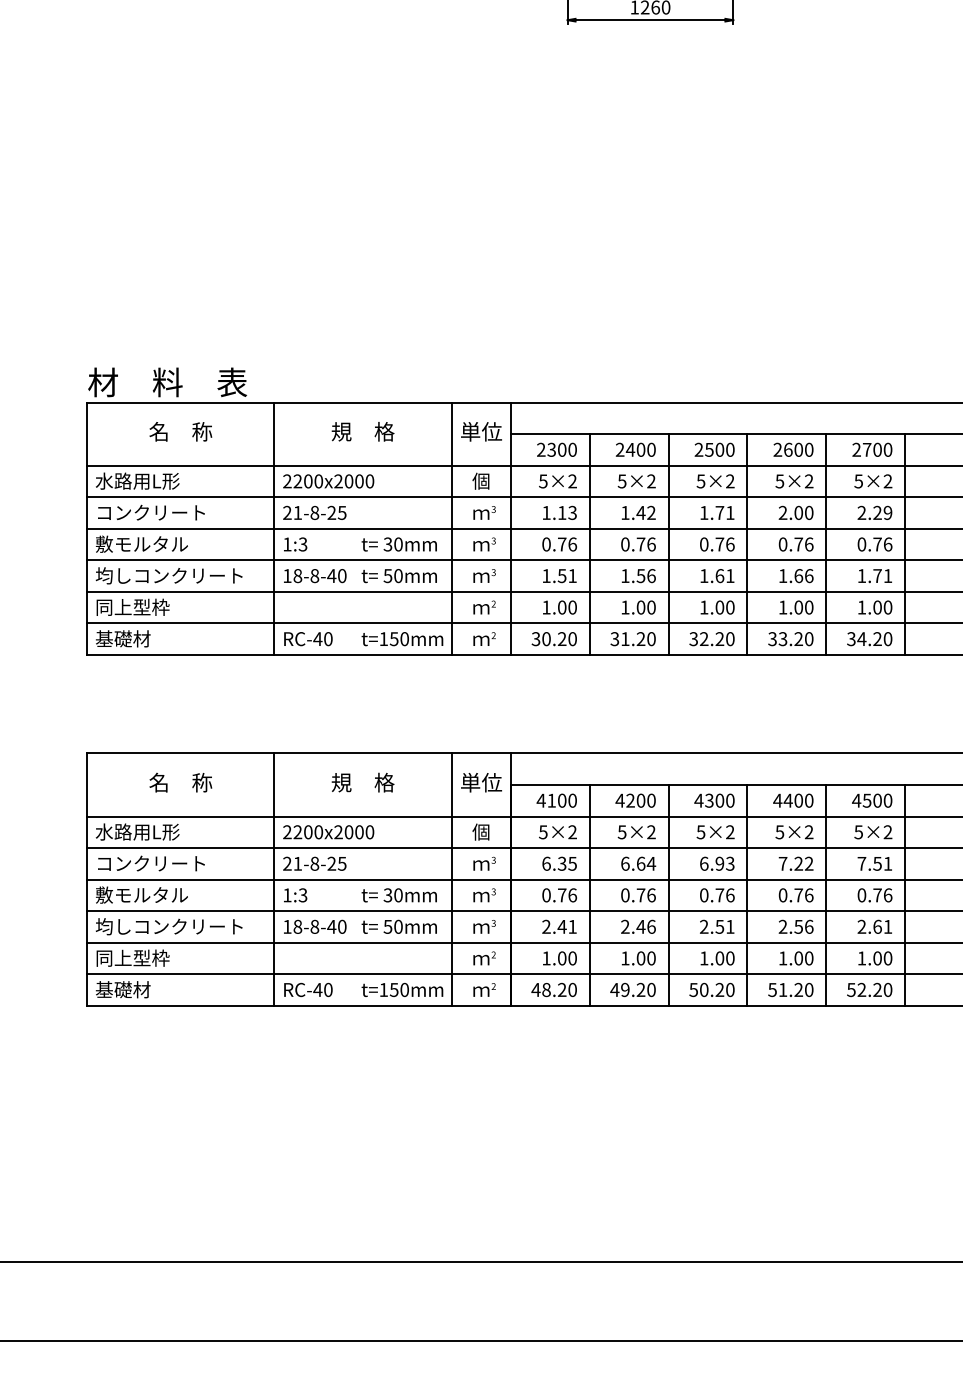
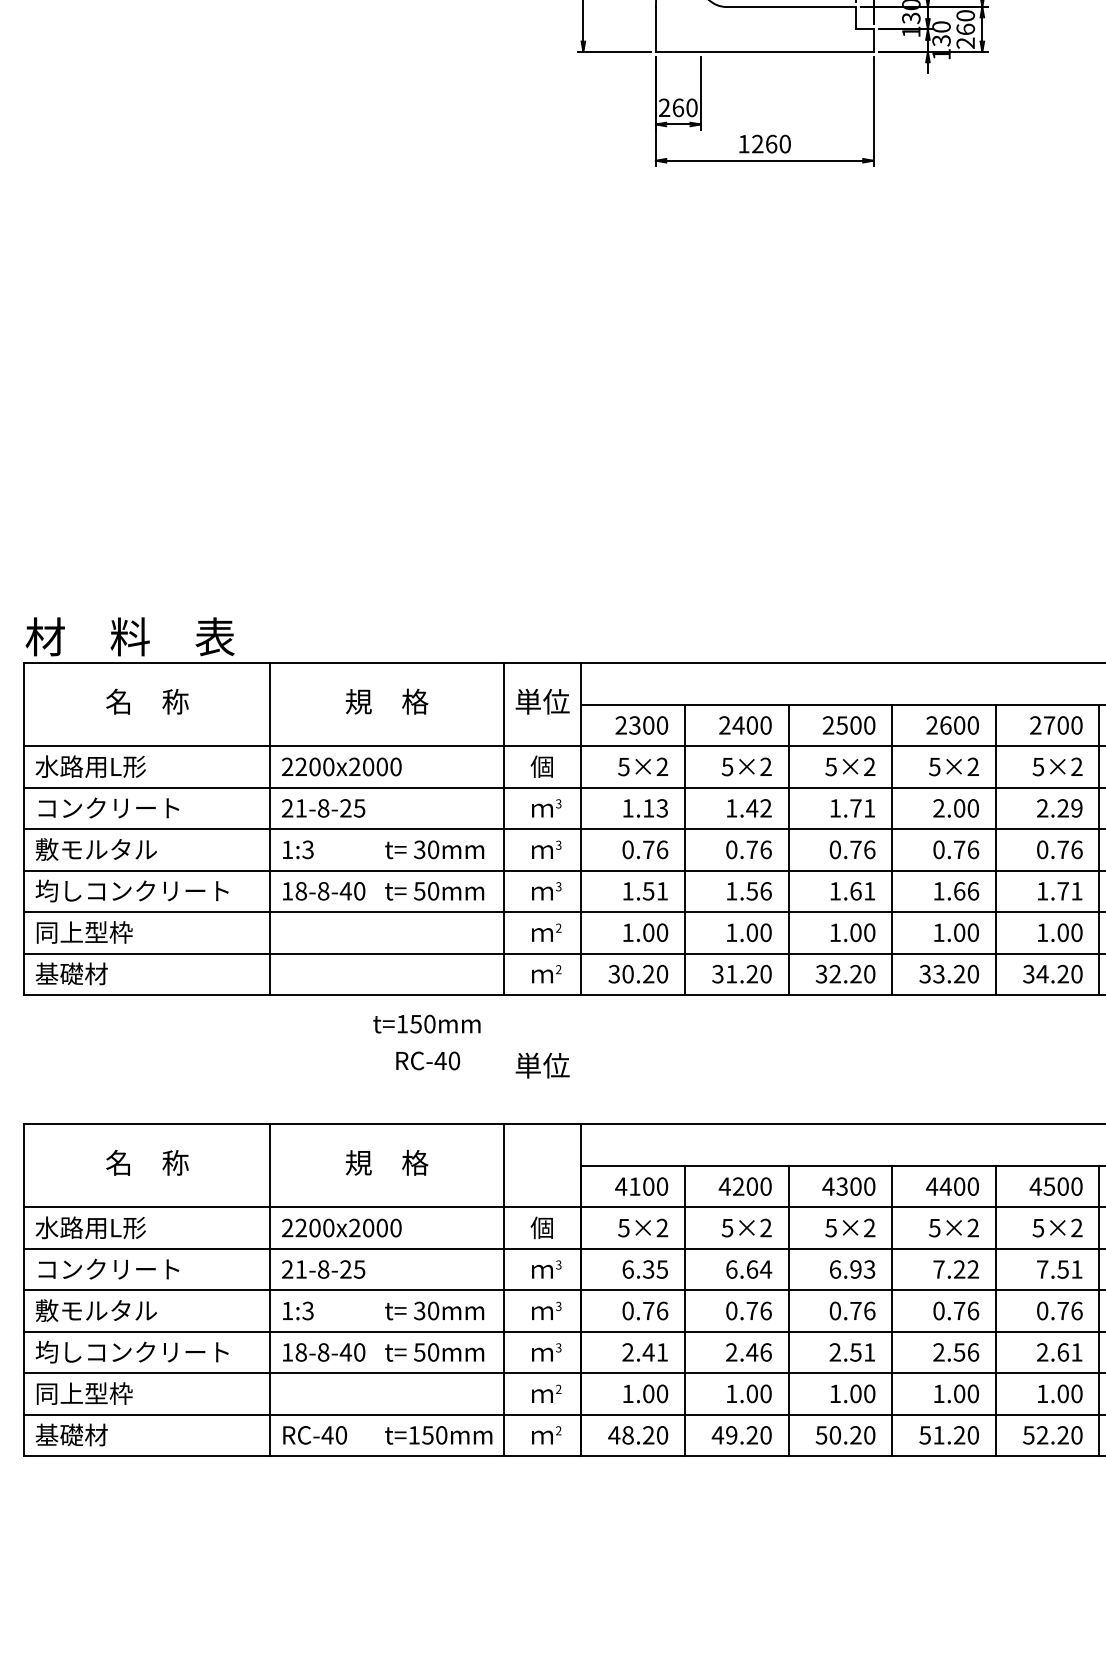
text: (308, 639) -> (428, 1061), moved
text: (402, 639) -> (426, 1024), moved
text: (481, 782) -> (542, 1065), moved

